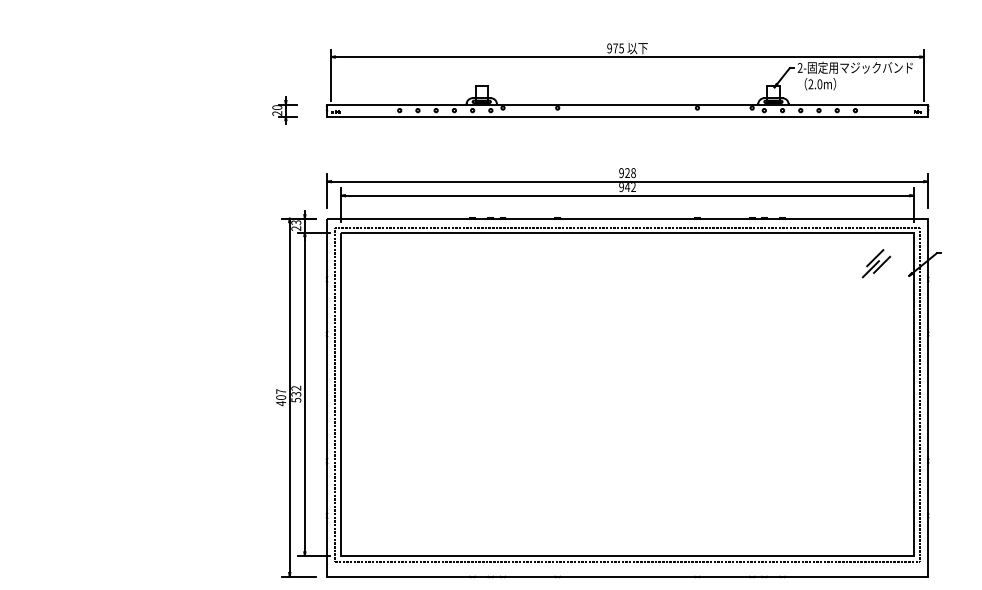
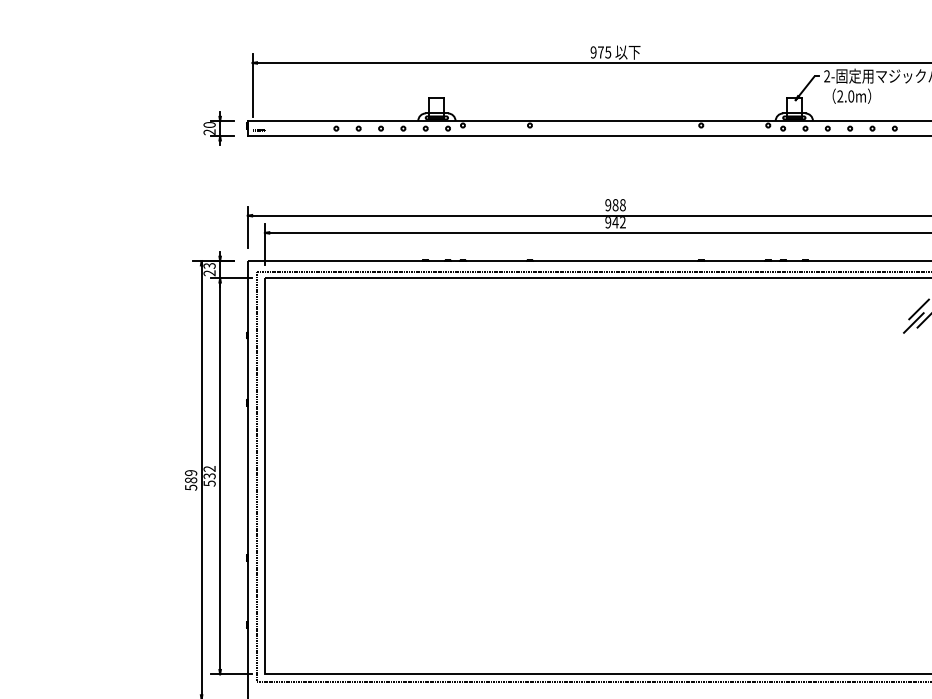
part: (284, 110) -> (218, 128), moved
text: (627, 173) -> (615, 205), 928 -> 988
text: (281, 397) -> (191, 480), 407 -> 589

